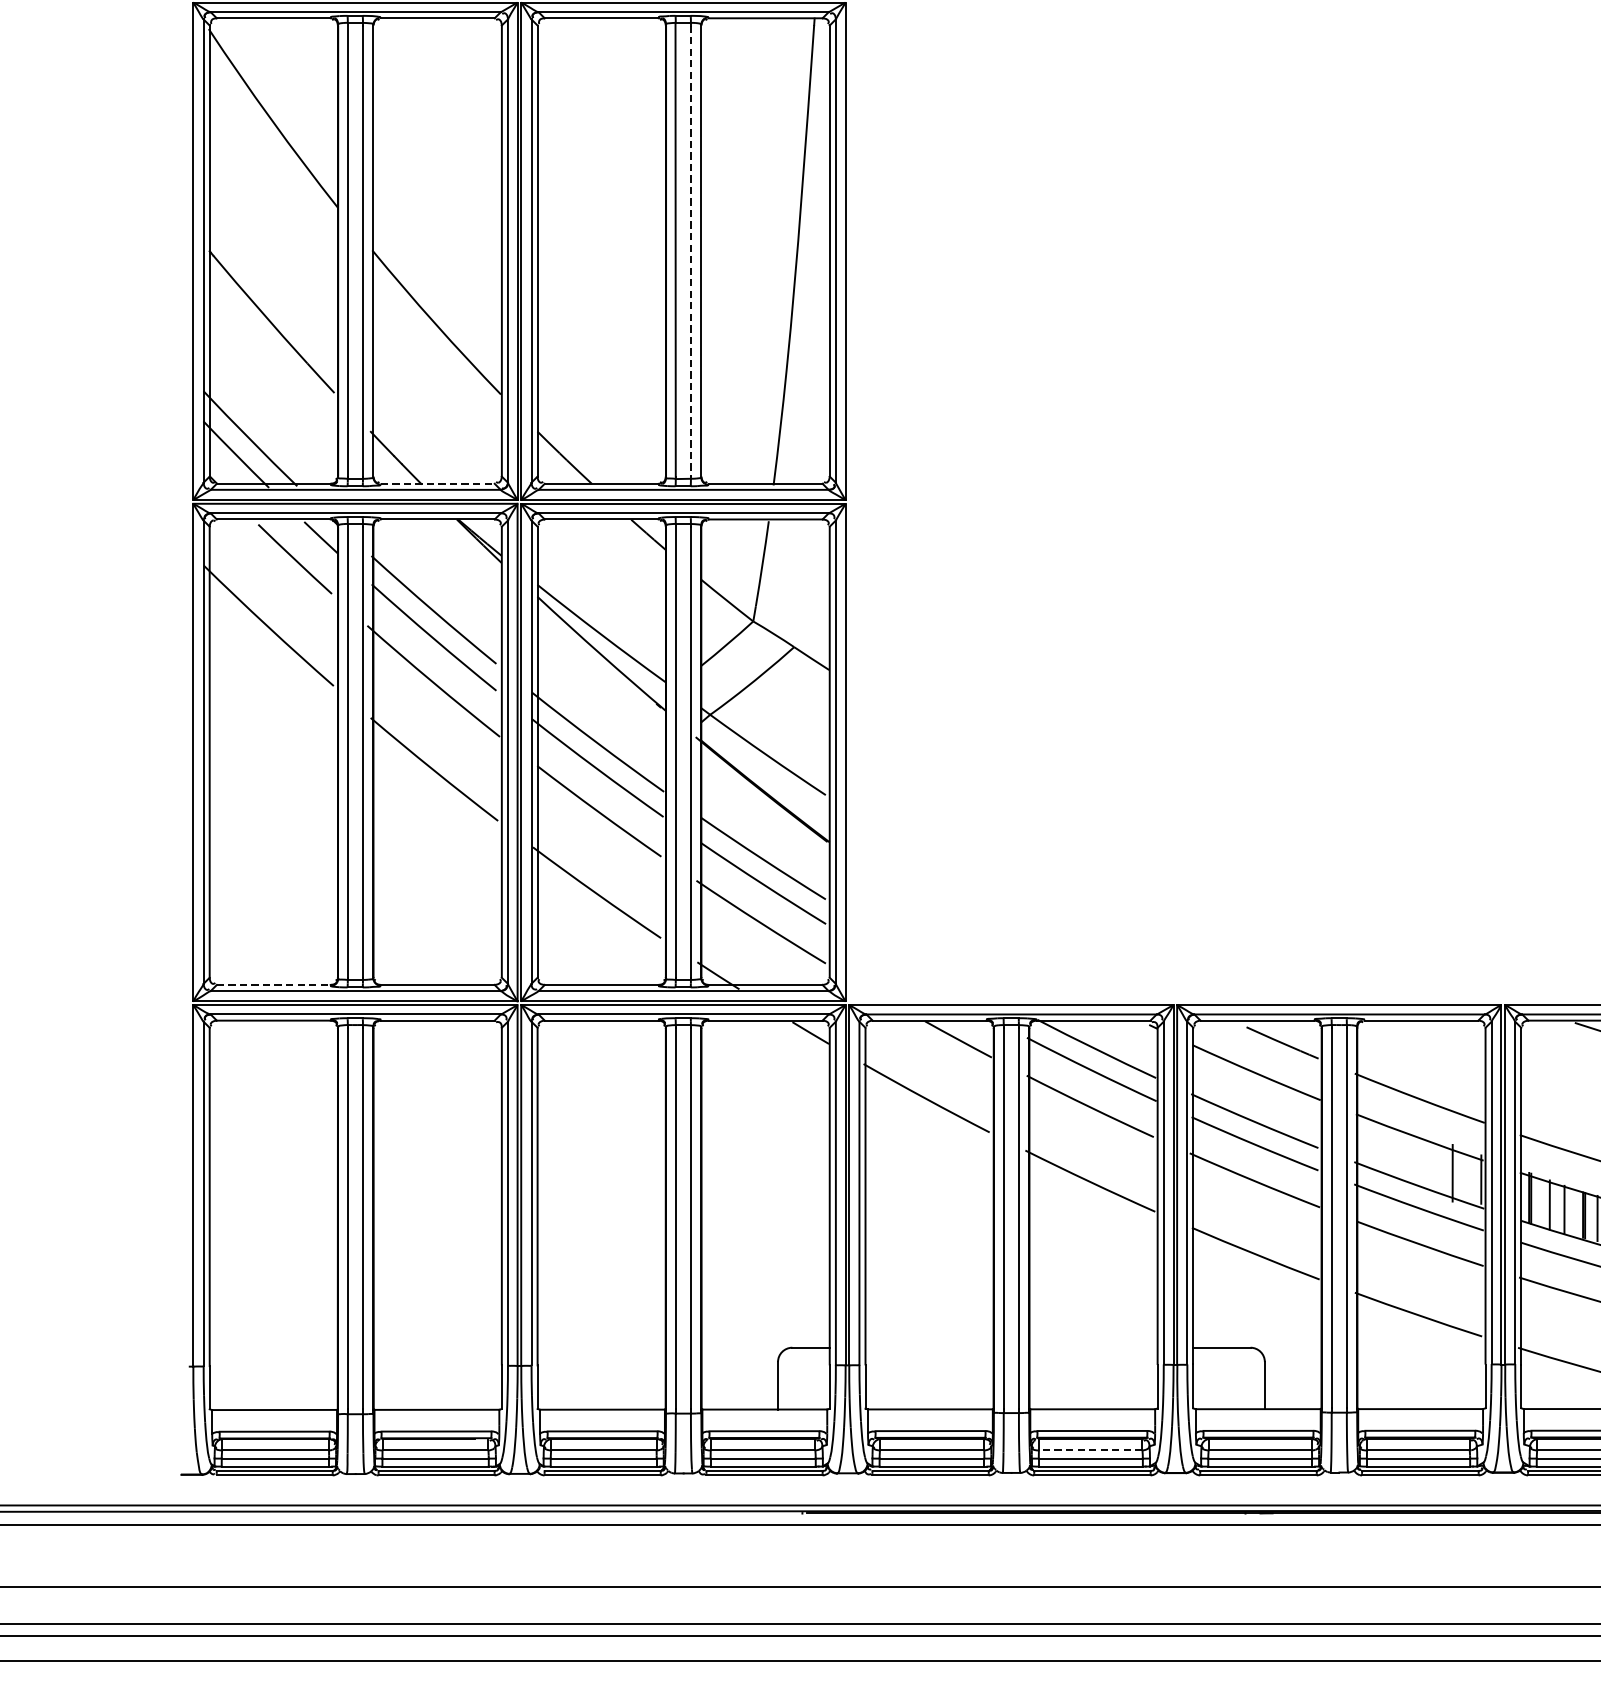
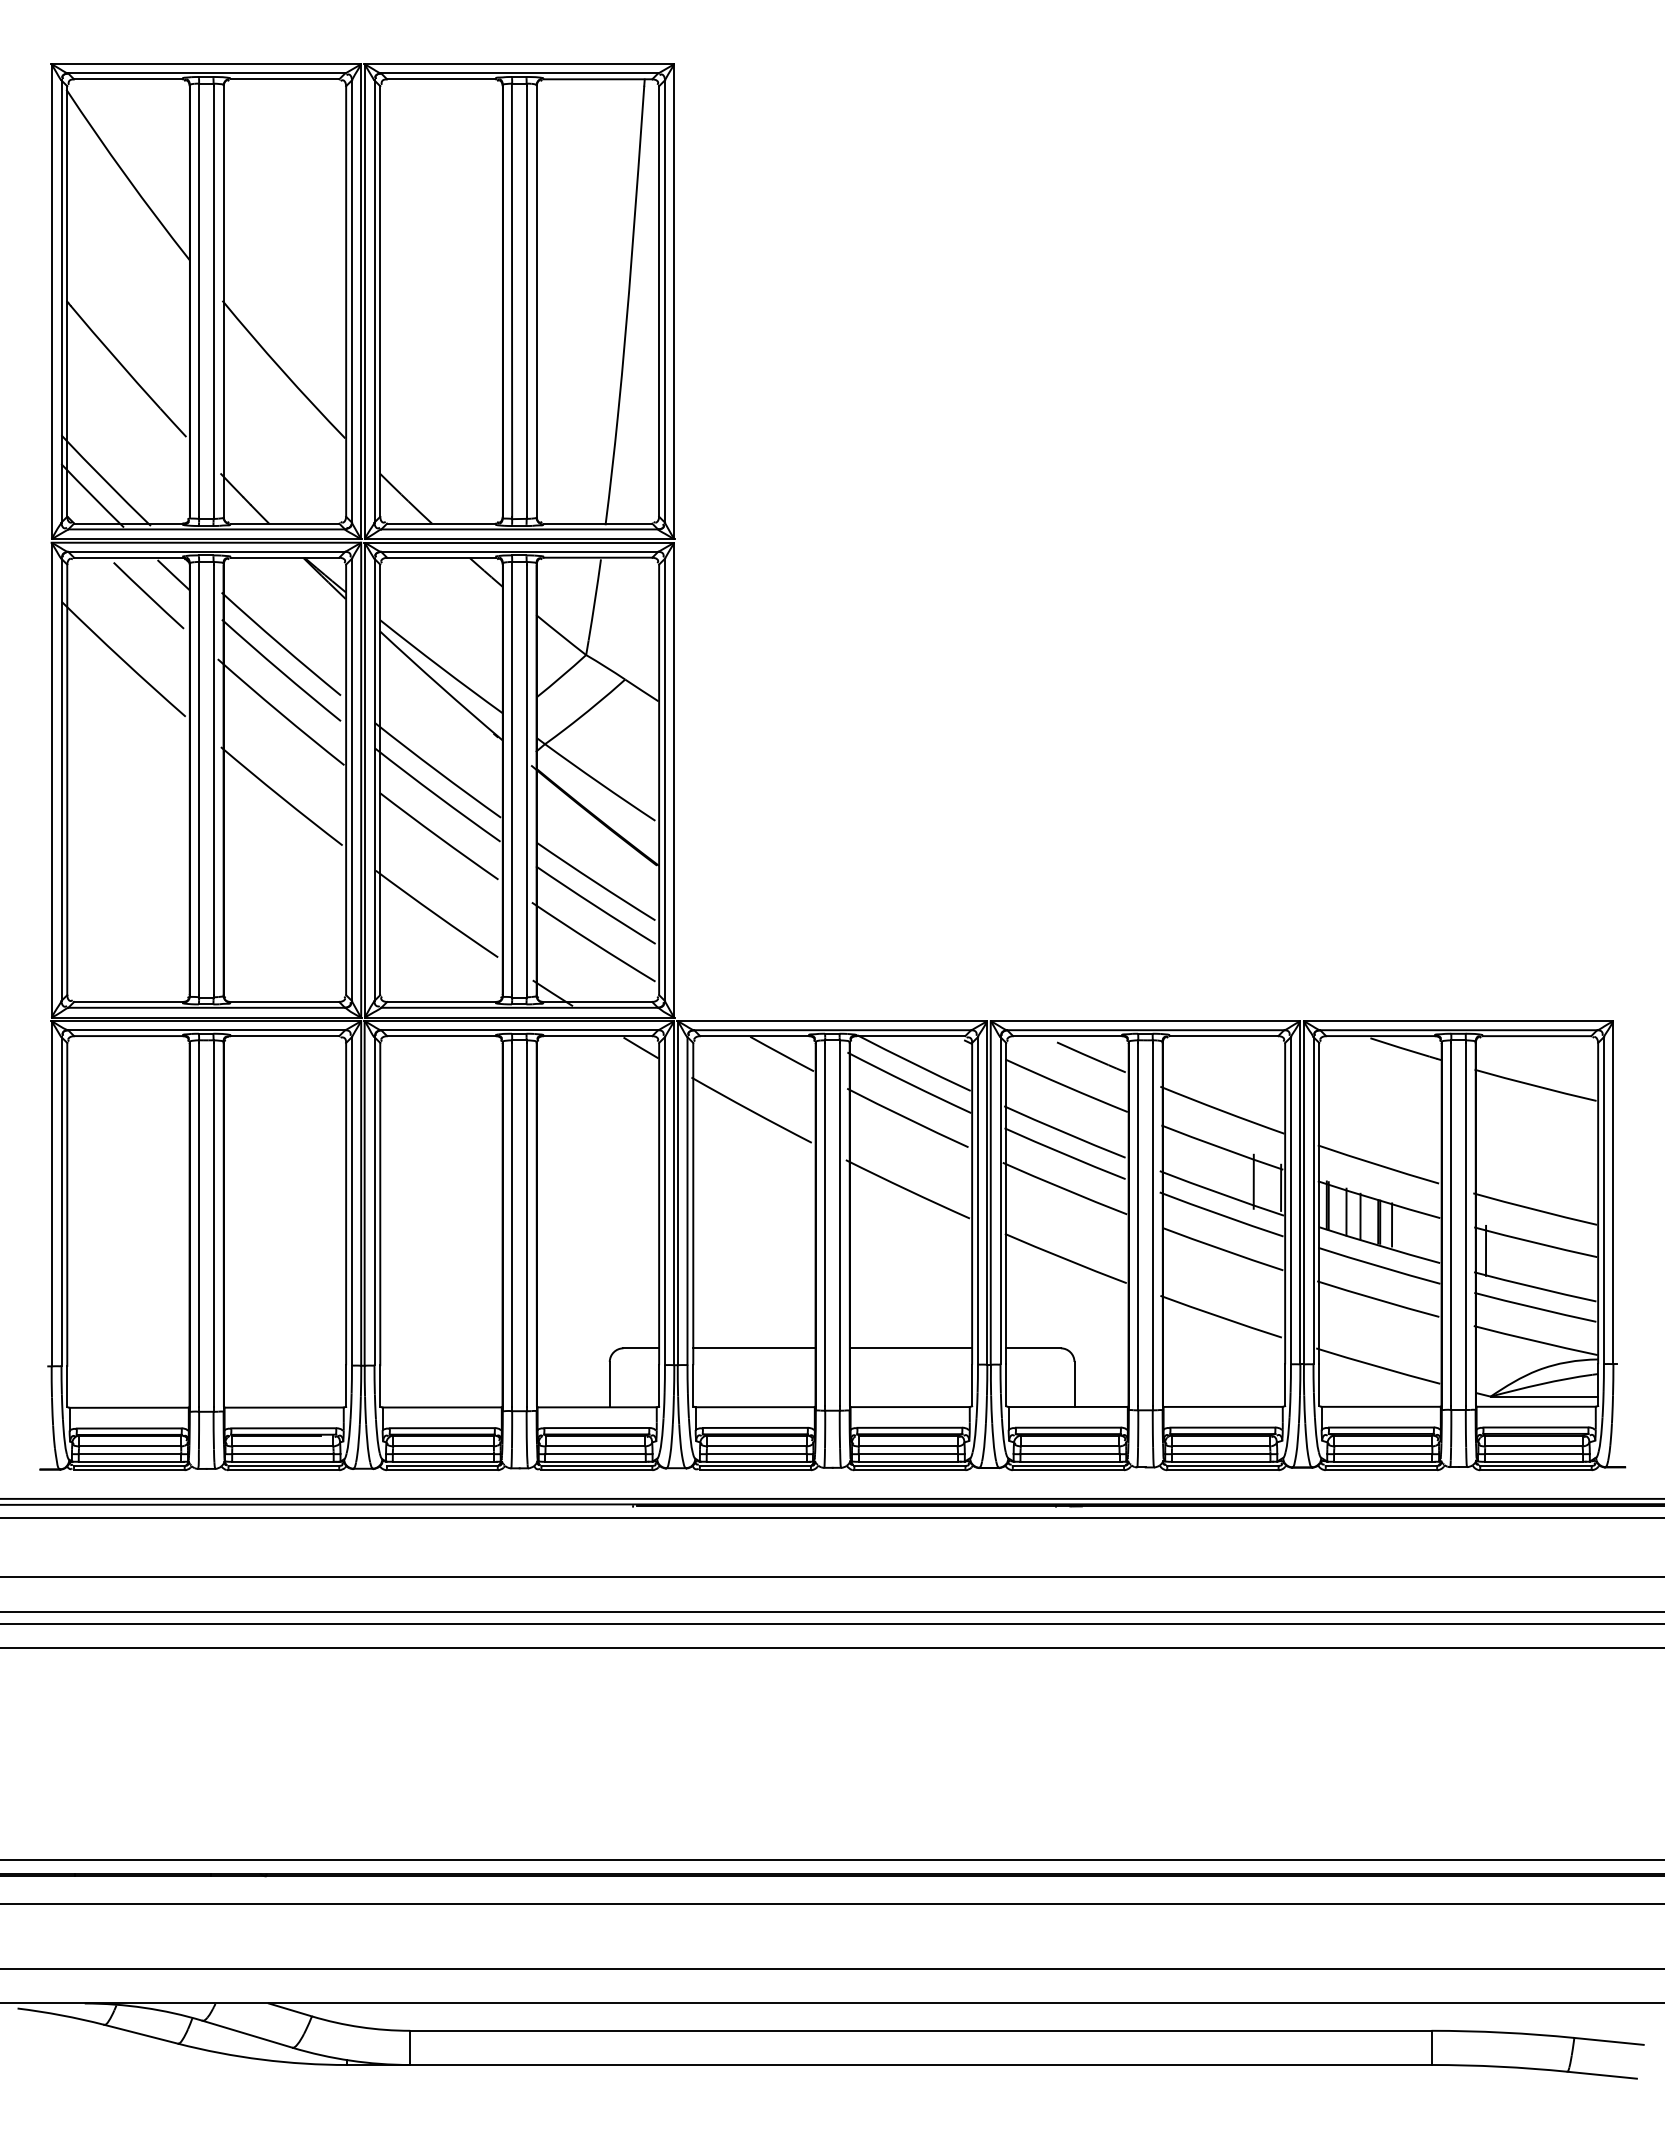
line: (690, 252) -> (526, 302), dashed -> solid
line: (438, 483) -> (285, 523), dashed -> solid
line: (273, 985) -> (128, 1002), dashed -> solid
line: (929, 1347) -> (754, 1348), added
line: (1093, 1347) -> (910, 1348), added
line: (1089, 1450) -> (907, 1446), dashed -> solid

